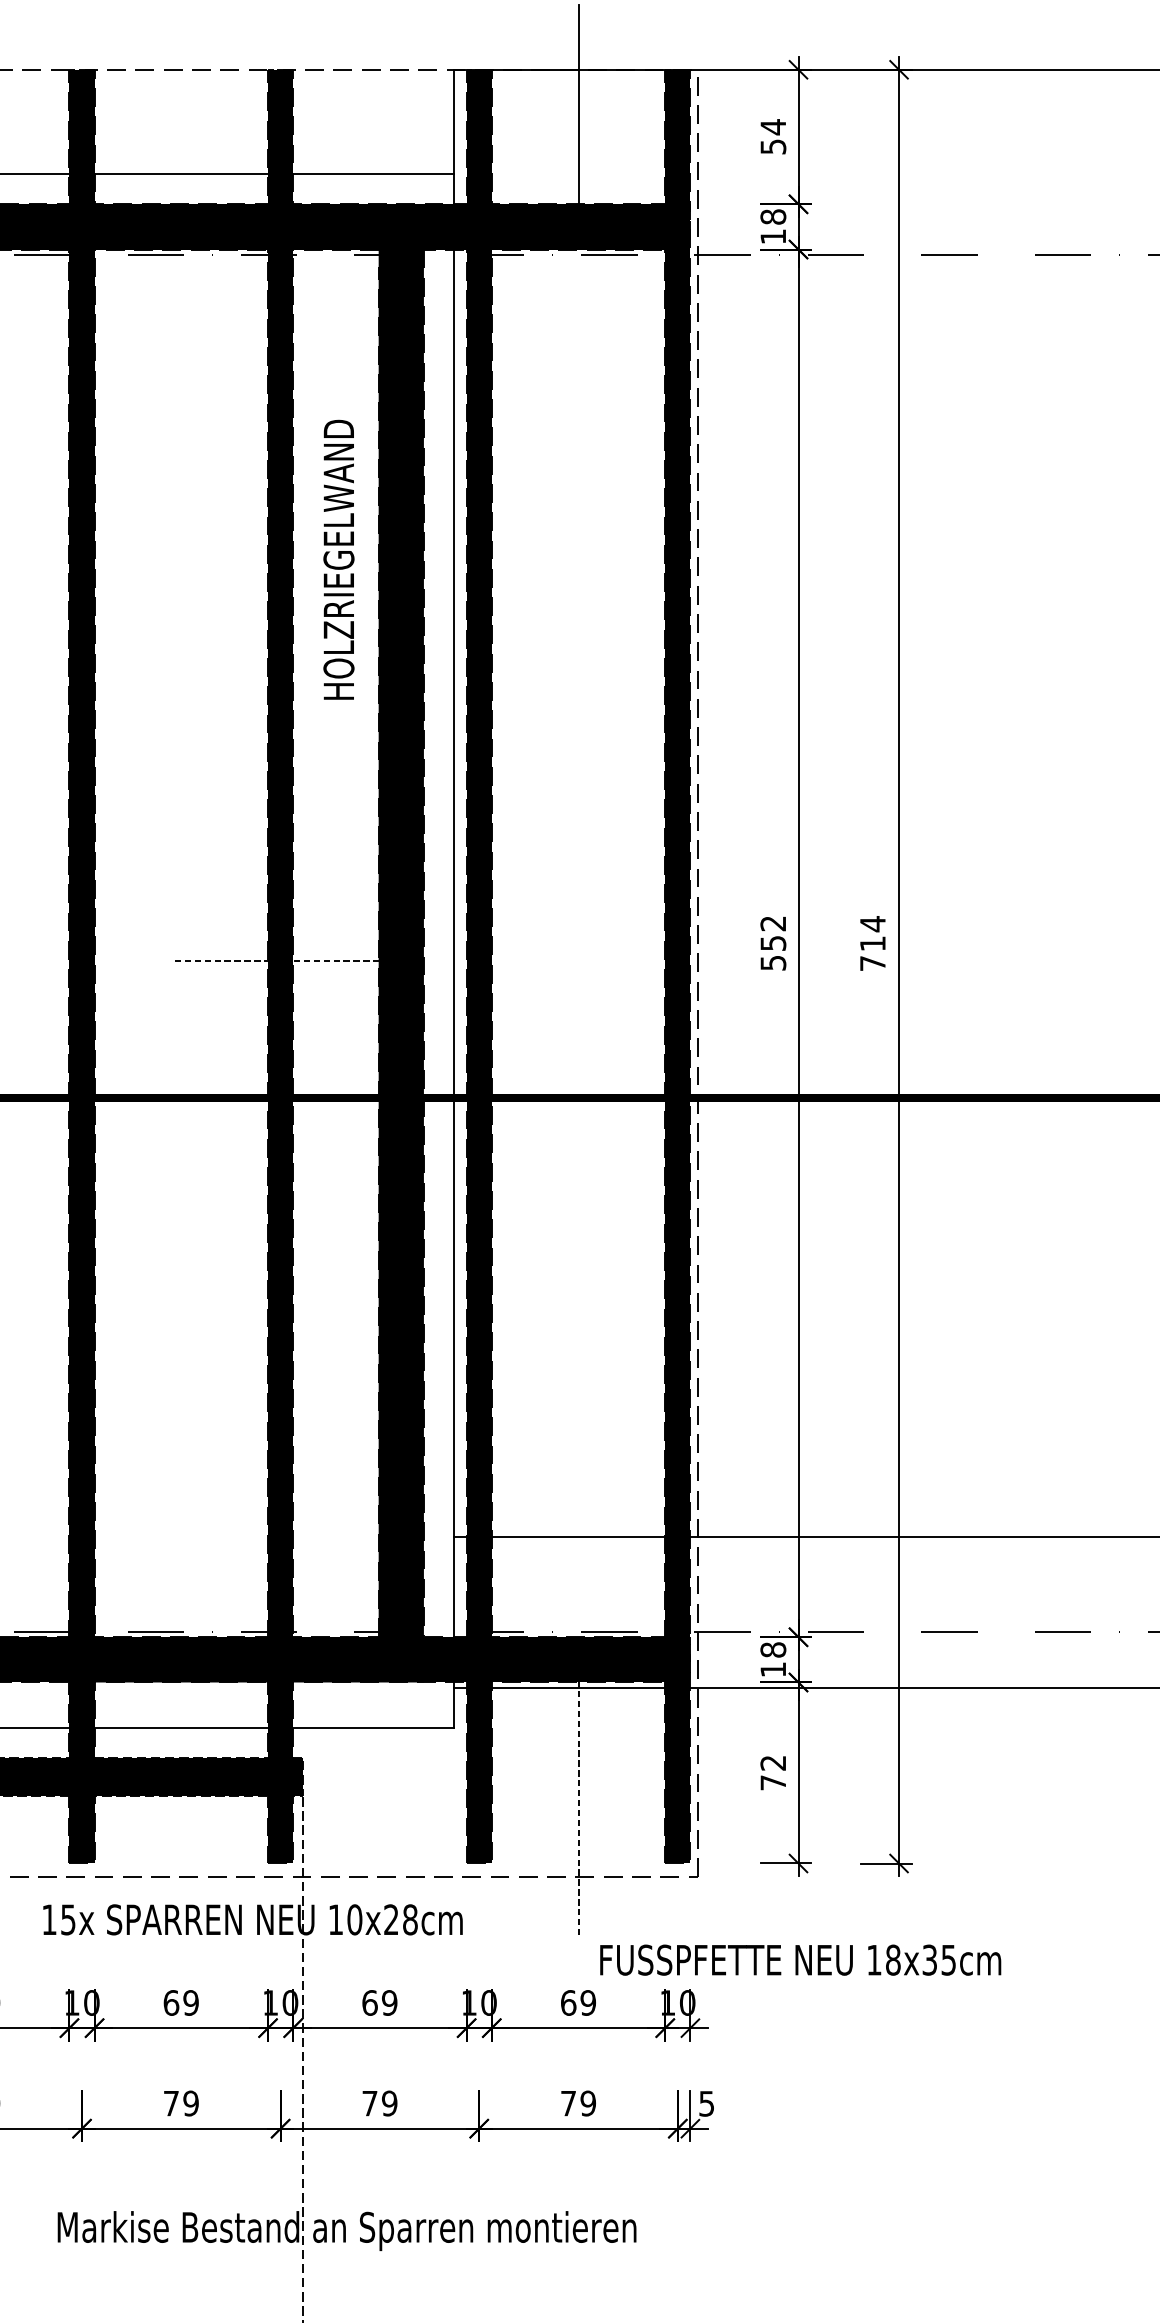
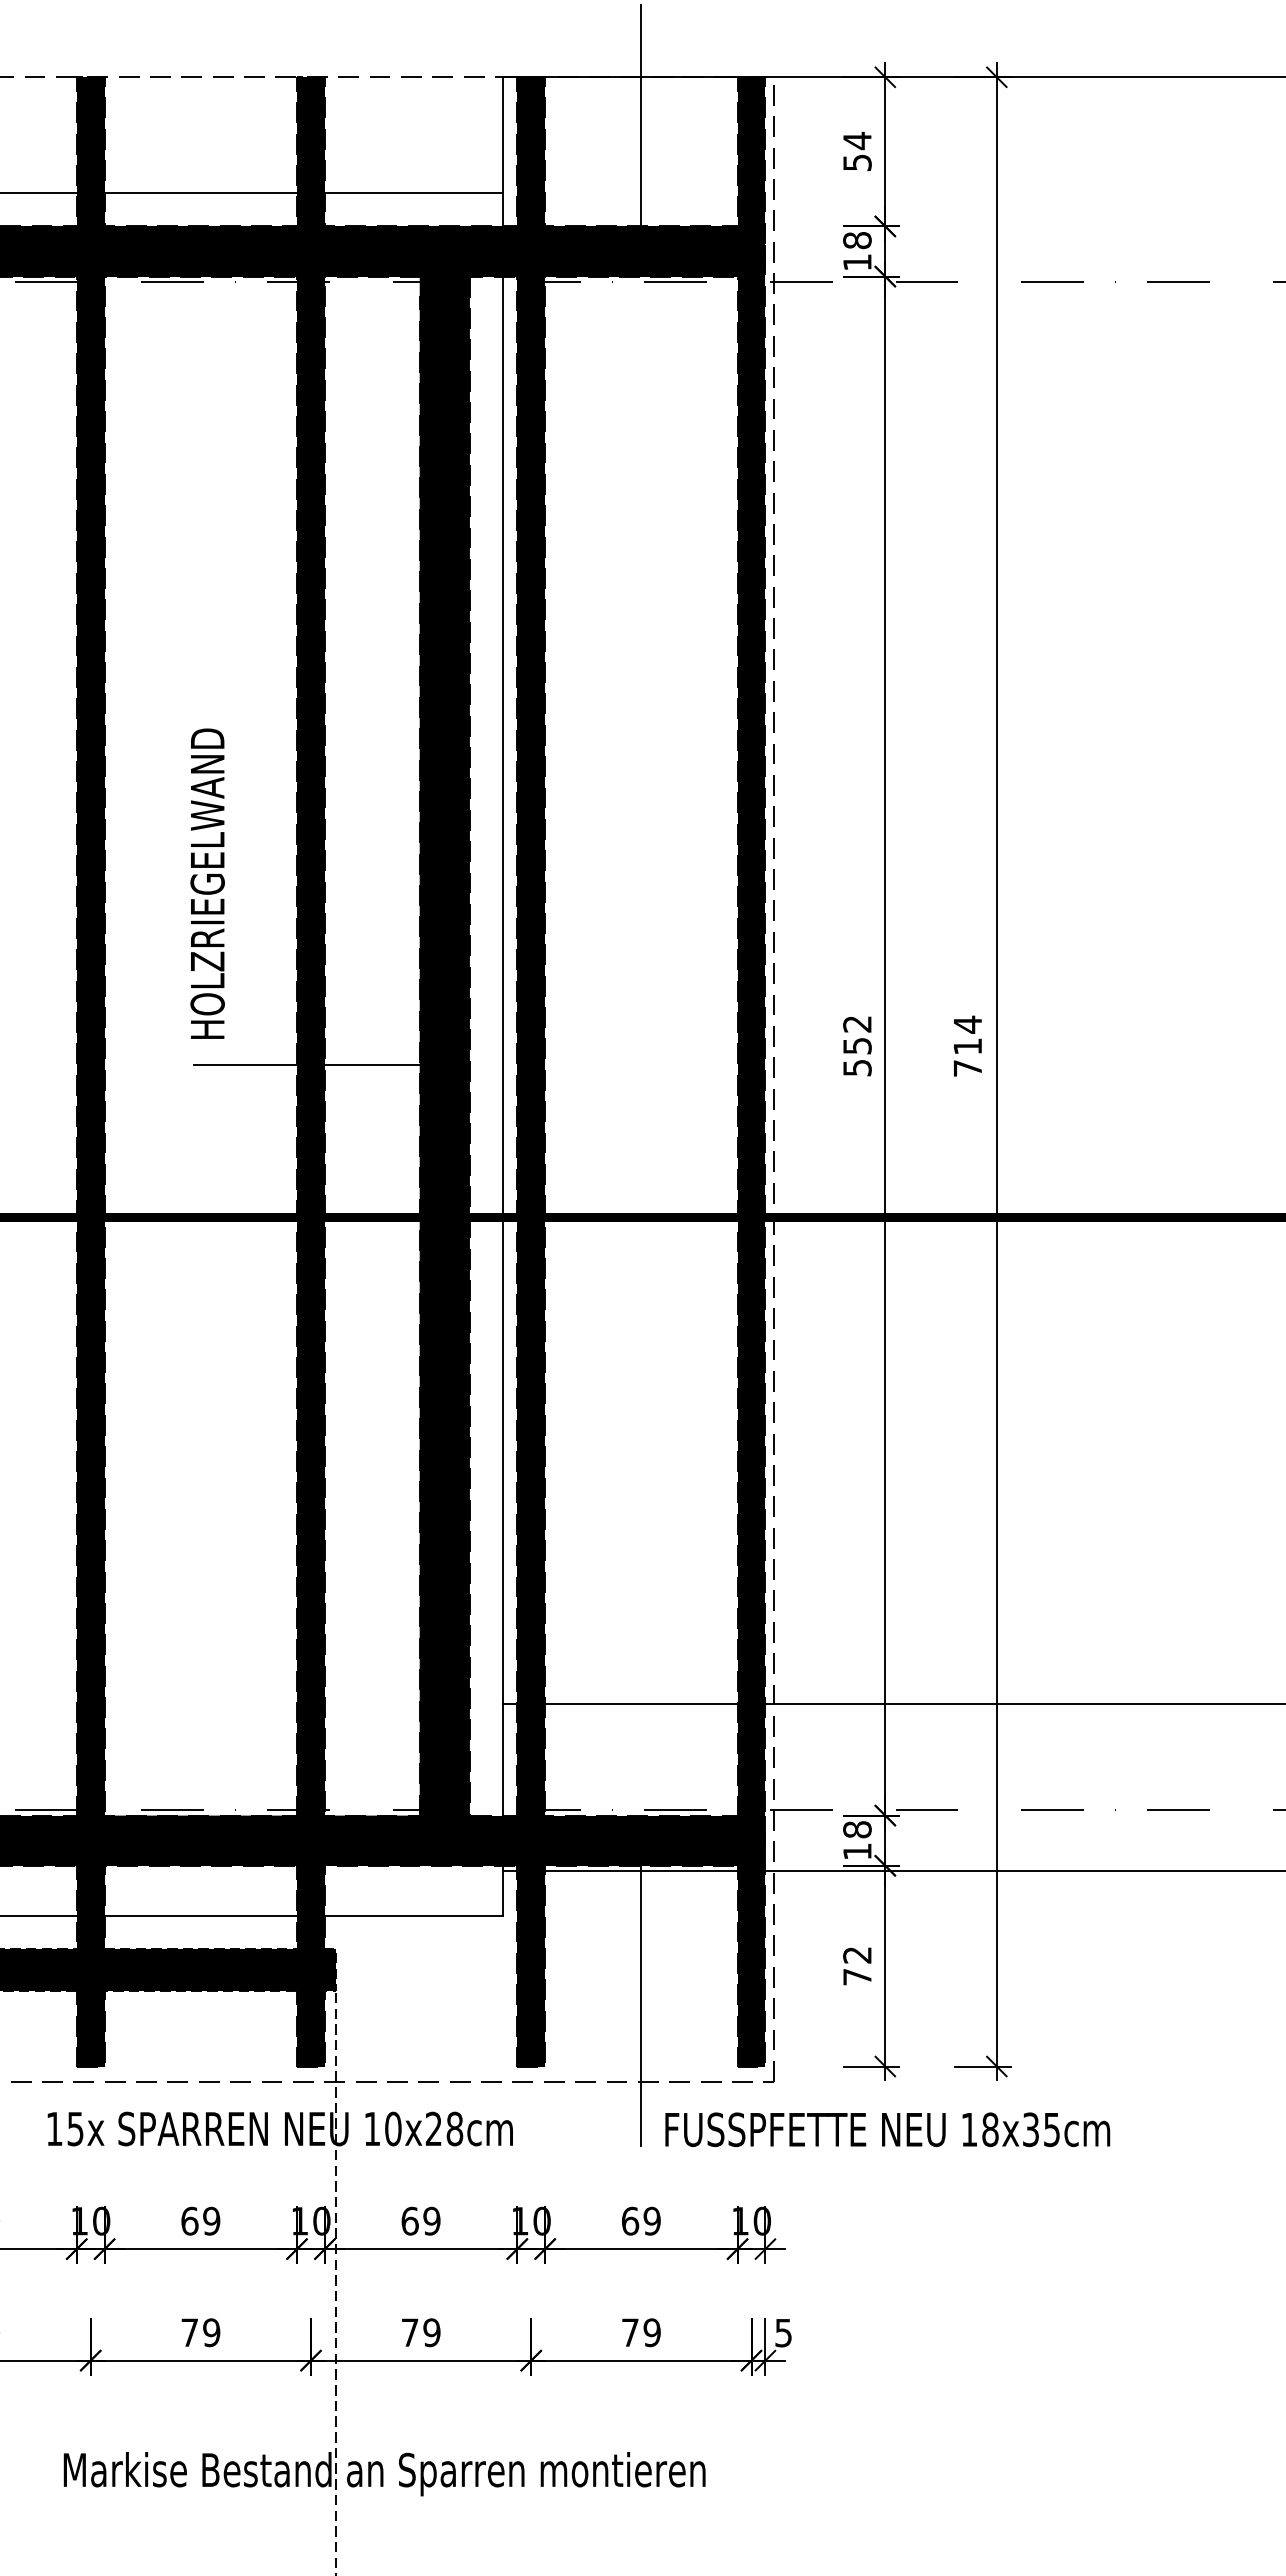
text: (338, 559) -> (207, 883), moved
line: (277, 960) -> (307, 1065), dashed -> solid
line: (578, 1808) -> (641, 2005), dashed -> solid
text: (800, 1959) -> (887, 2129), moved

